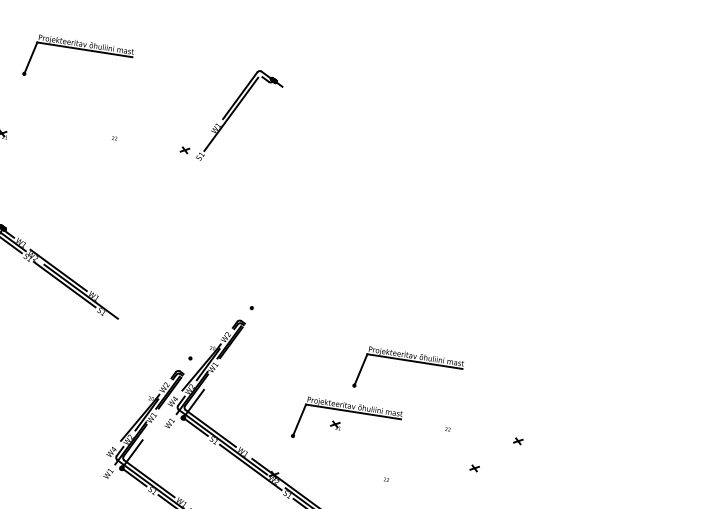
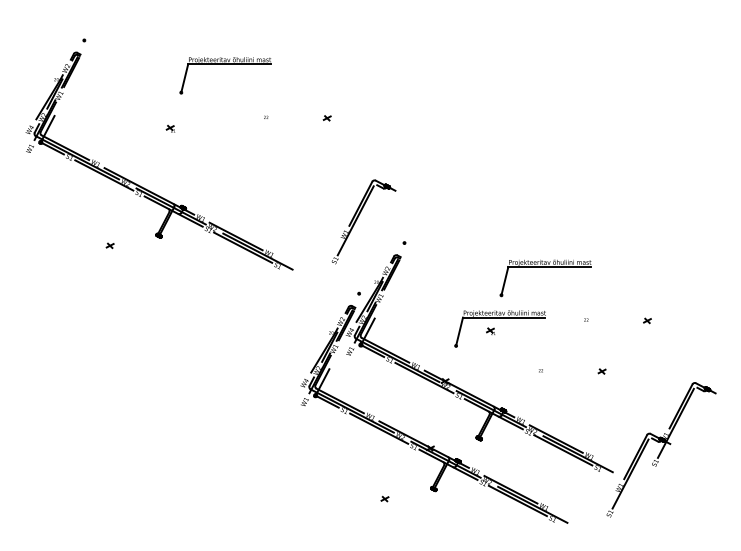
part: (80, 49) -> (225, 64), moved
part: (233, 113) -> (357, 219), moved
part: (473, 468) -> (601, 371), moved

